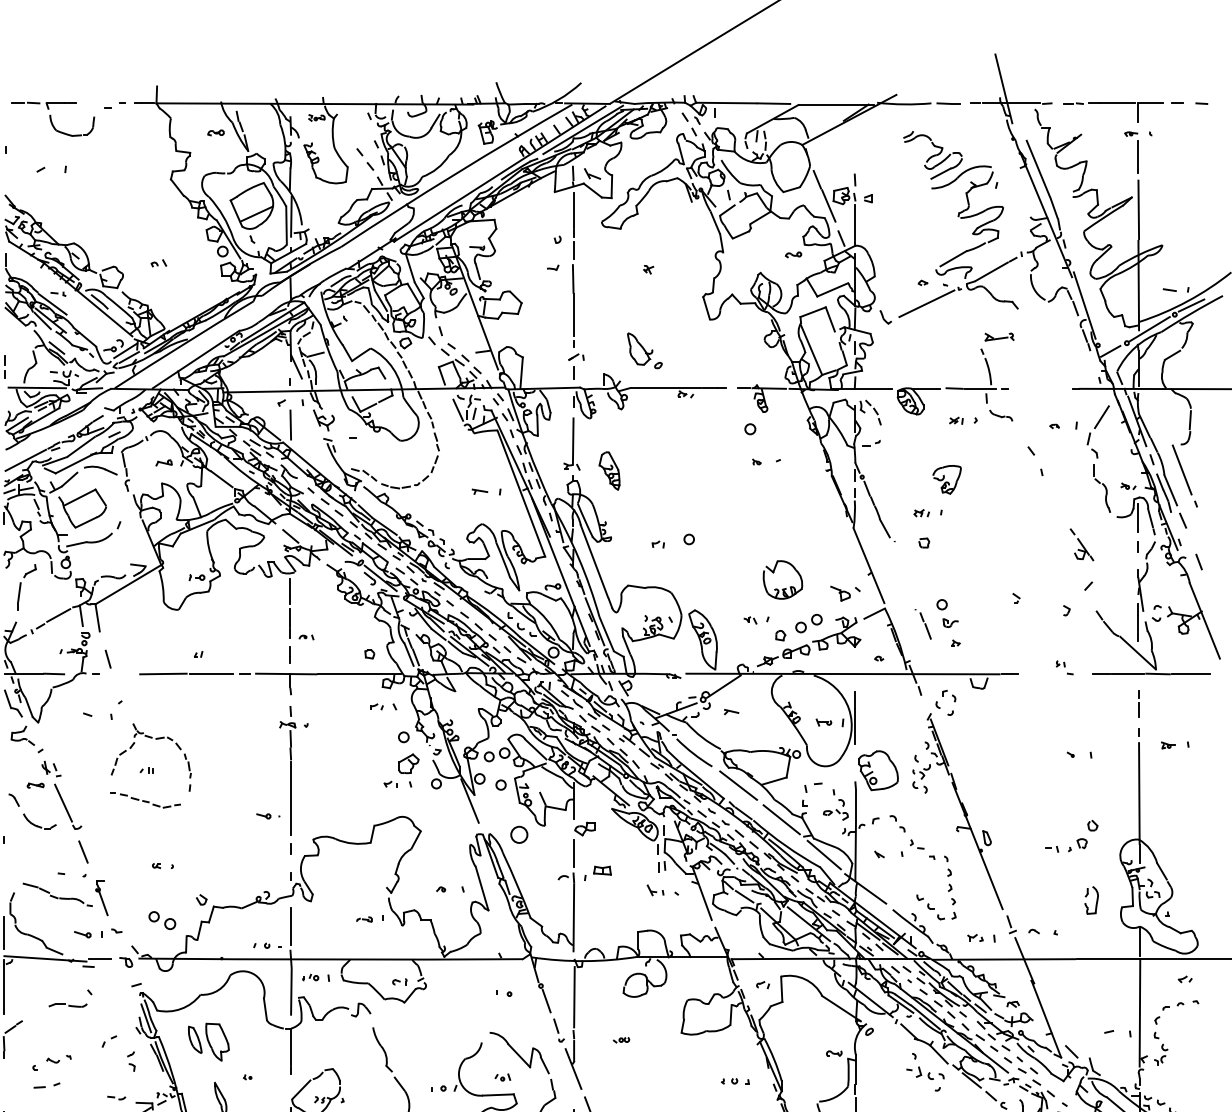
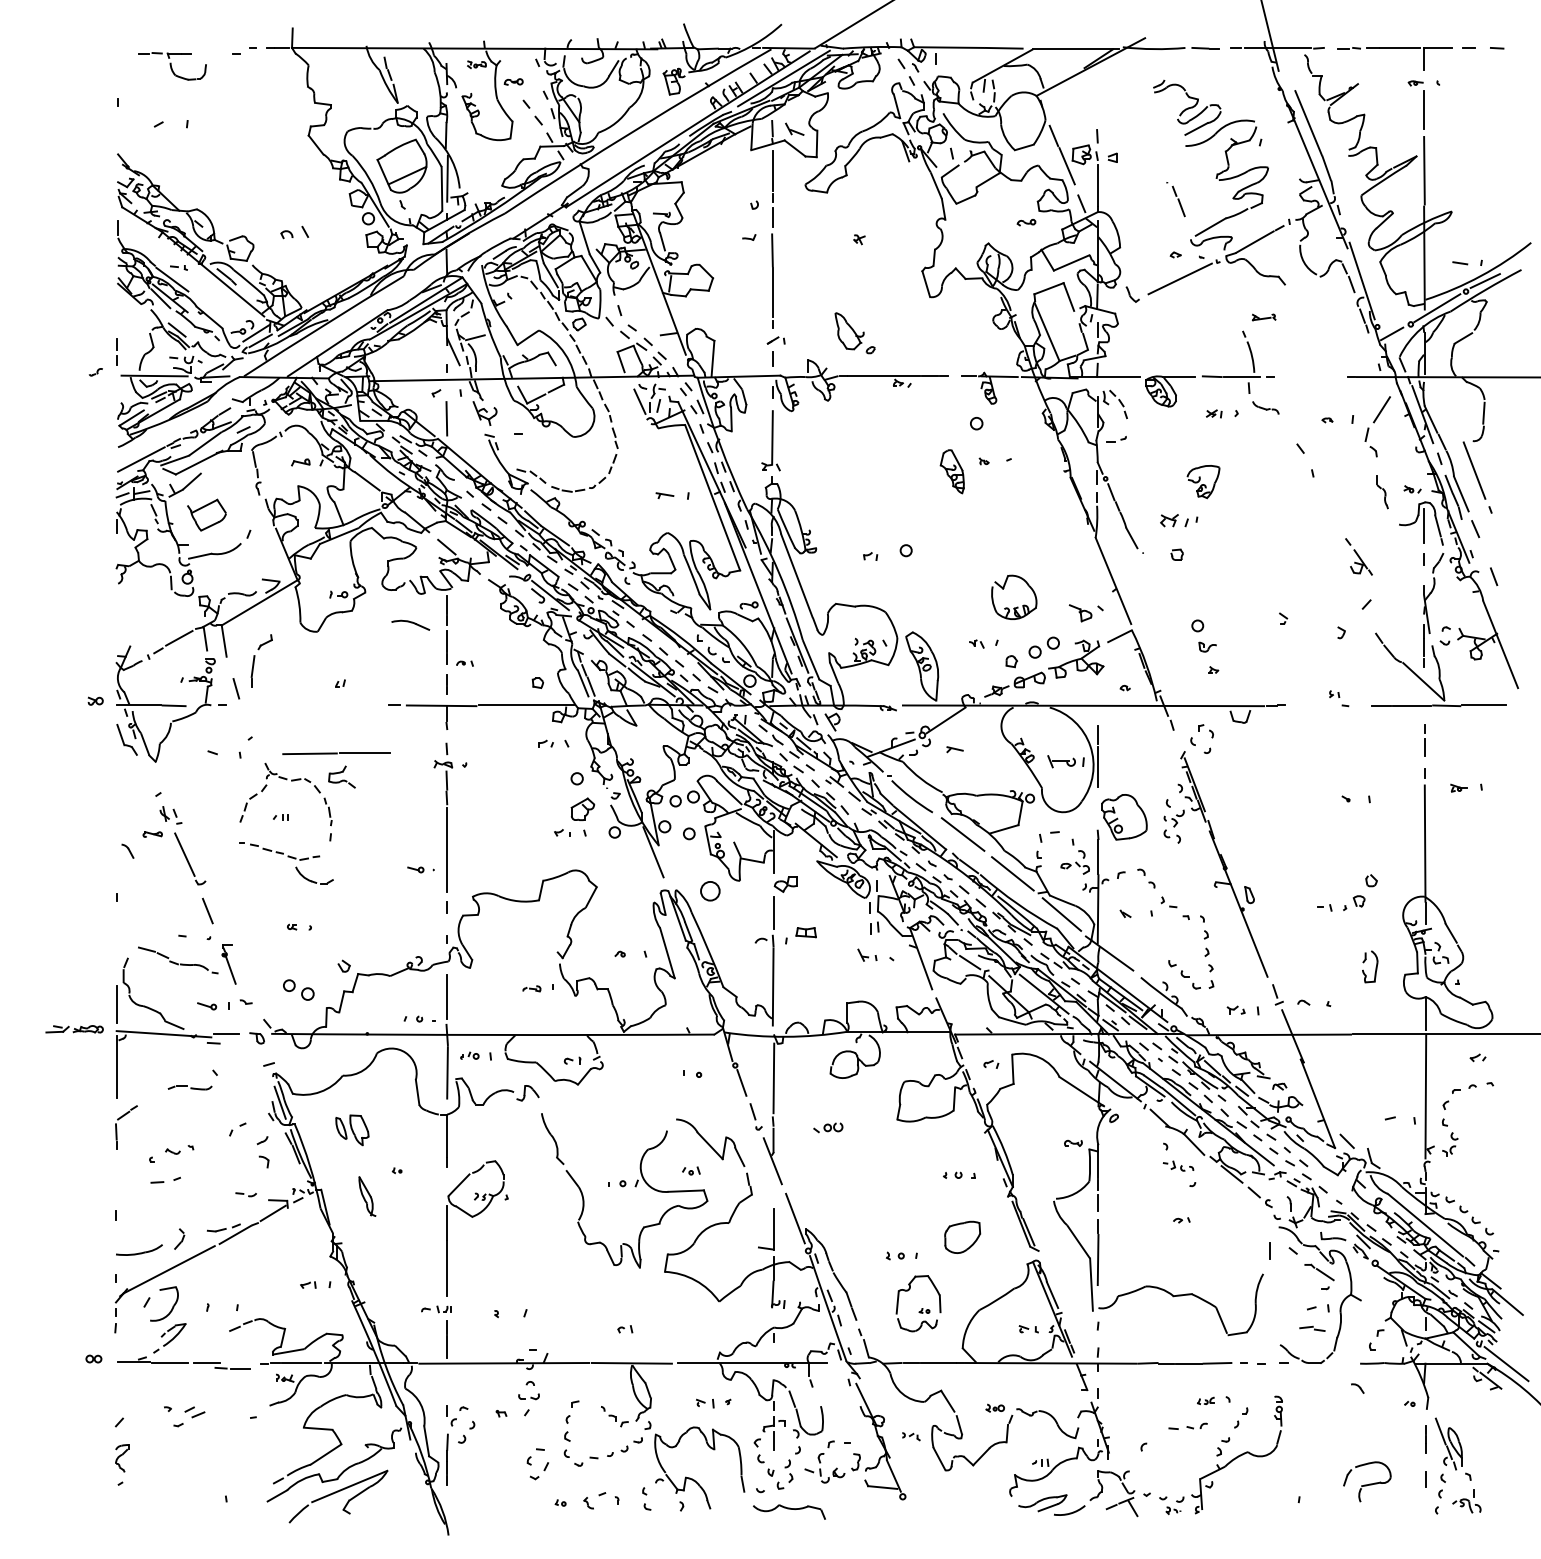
part: (52, 119) -> (172, 66), size x0.7
part: (215, 132) -> (513, 81), moved
part: (158, 262) -> (294, 231), size x1.6
part: (1000, 337) -> (1264, 317), size x0.7
part: (100, 469) -> (410, 624), moved
part: (608, 470) -> (951, 471), moved
part: (1102, 488) -> (1382, 491), size x0.6
part: (82, 508) -> (206, 515), size x0.7
part: (921, 512) -> (1173, 519), size x1.6
part: (21, 585) -> (255, 658), moved
part: (922, 624) -> (1175, 199), moved
line: (186, 673) -> (336, 753), moved
part: (823, 722) -> (1061, 761), size x1.6
part: (22, 735) -> (341, 776), moved
part: (39, 821) -> (314, 875), moved
part: (620, 1039) -> (827, 1127), size x1.6
part: (208, 1042) -> (352, 1130), size x0.7
part: (130, 1061) -> (262, 1152), size x1.4
part: (925, 1072) -> (1178, 1165), size x0.7

